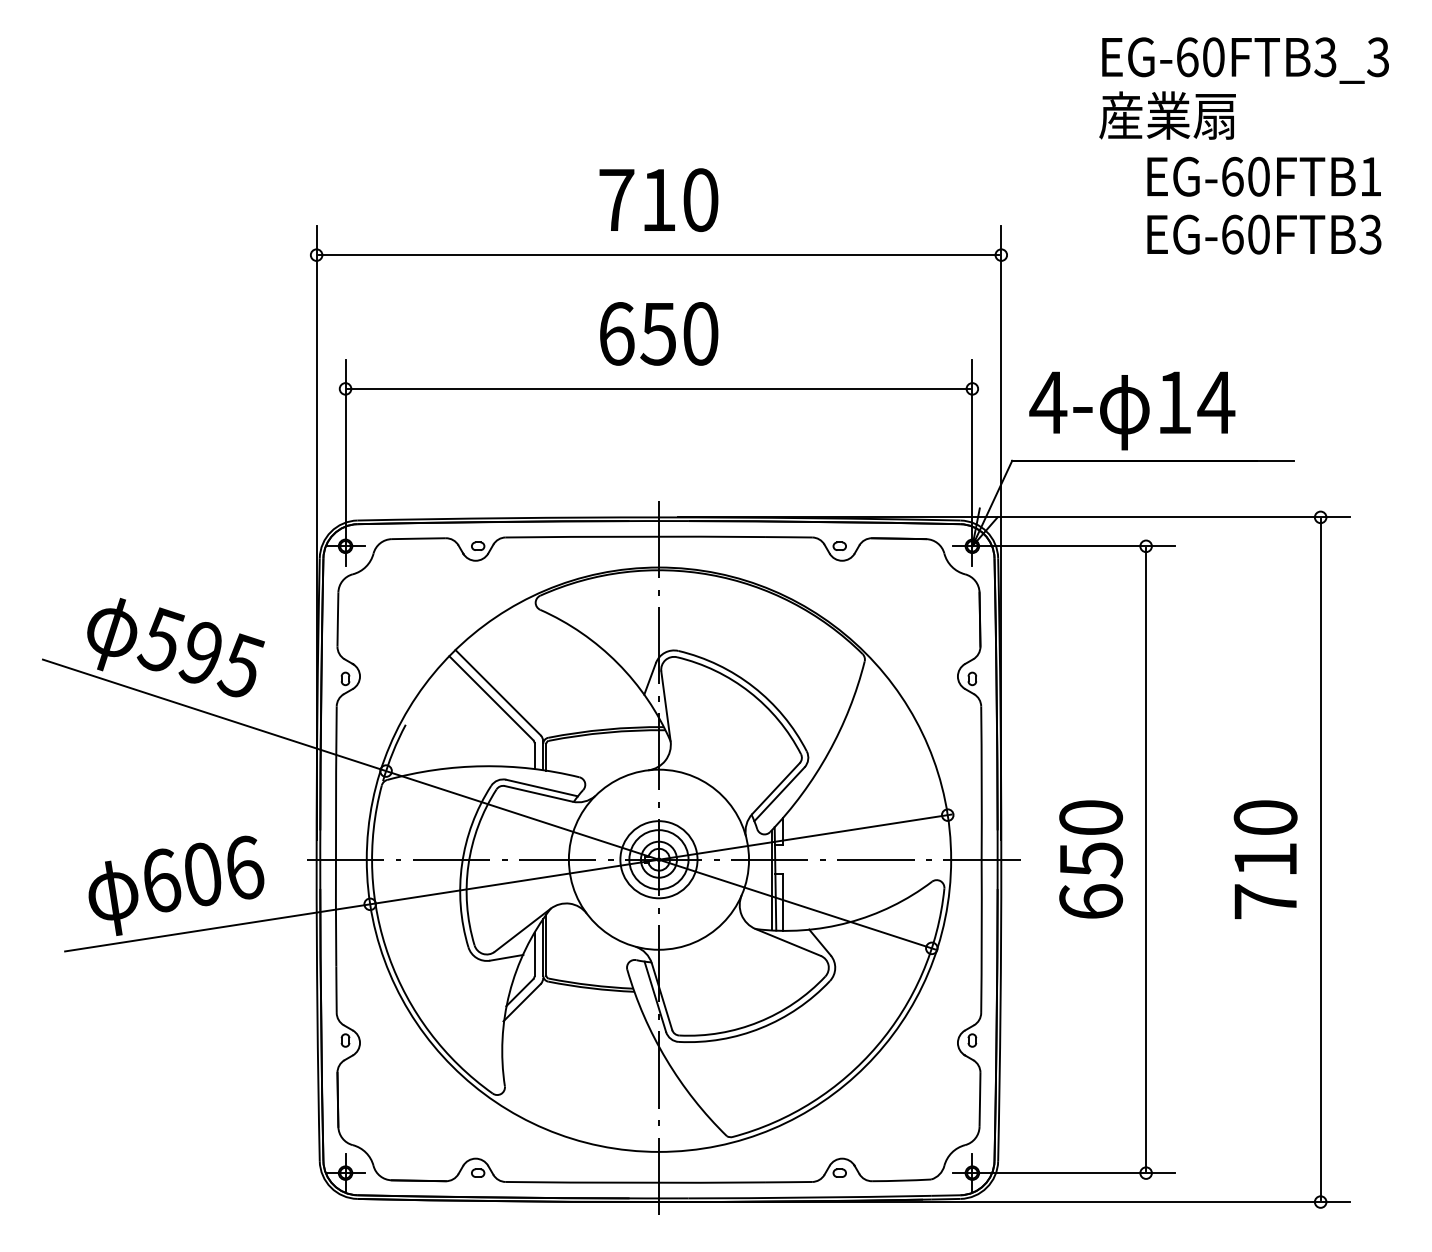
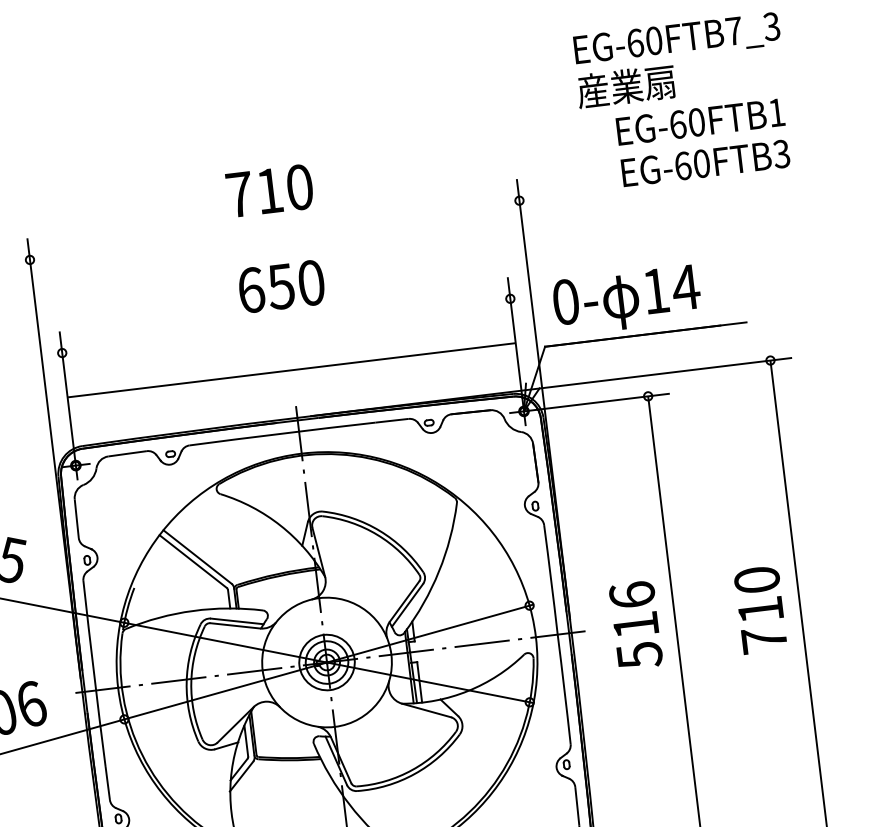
text: (1325, 57) -> (734, 31), EG-60FTB3_3 -> EG-60FTB7_3
line: (658, 255) -> (274, 230), removed
line: (658, 388) -> (291, 370), moved
text: (1048, 402) -> (565, 301), 4- -> 0-
text: (1091, 860) -> (636, 625), 650 -> 516

